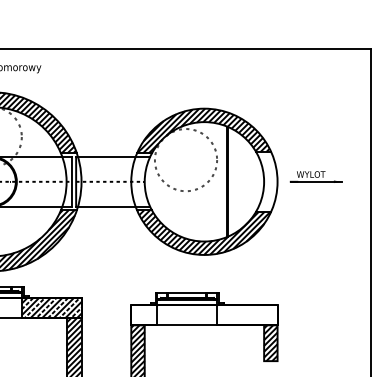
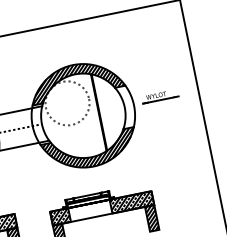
hatch: (144, 315) -> (60, 216), added
hatch: (247, 315) -> (132, 202), added

